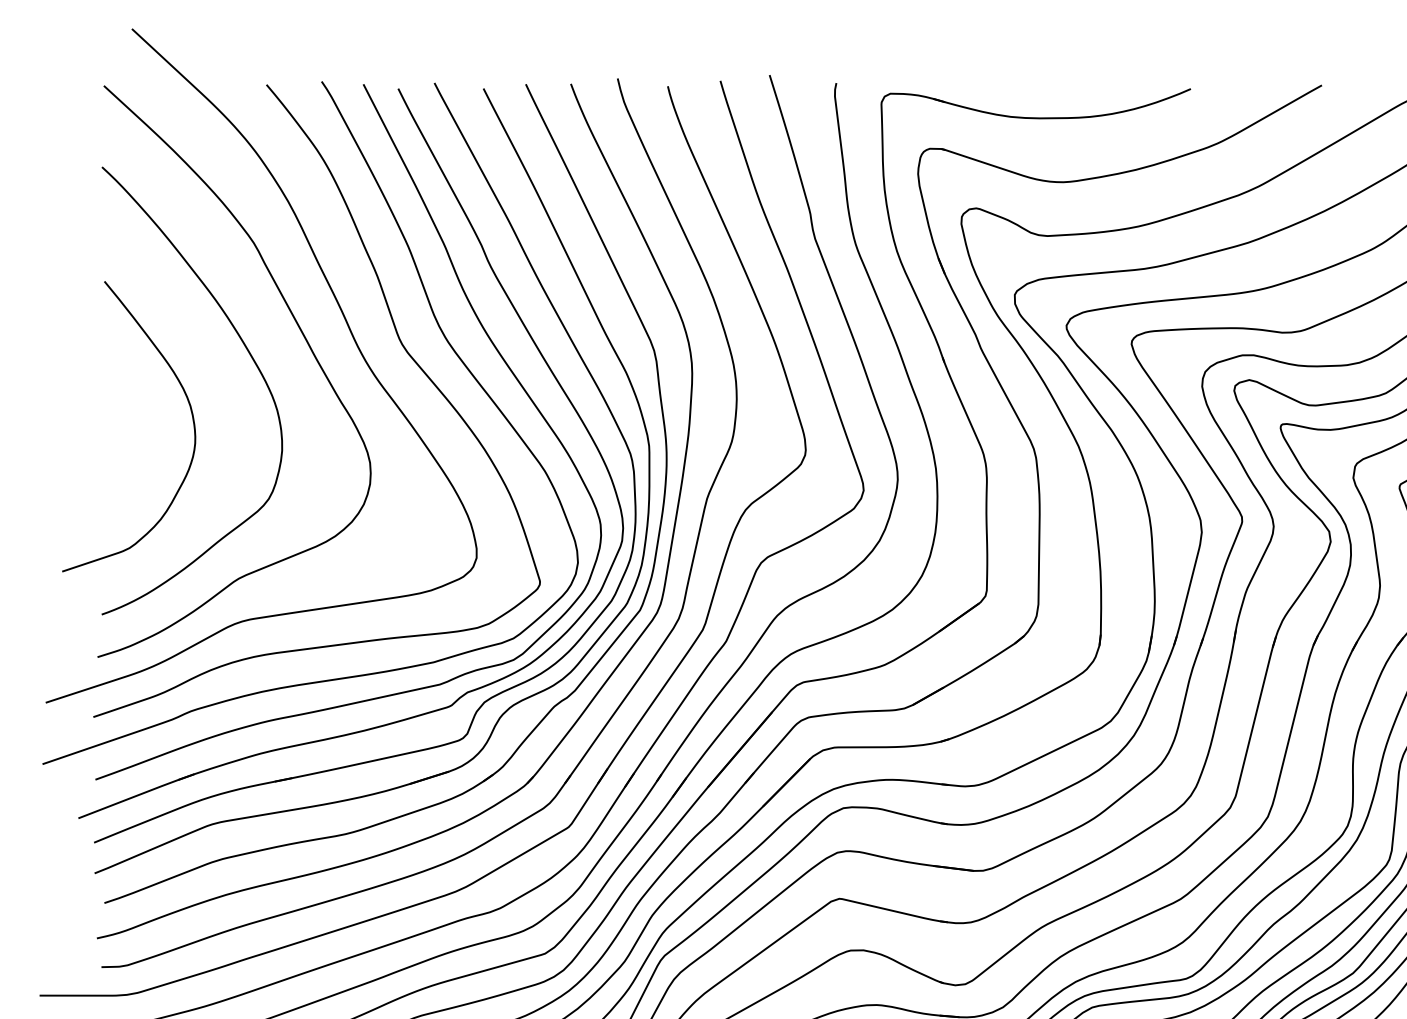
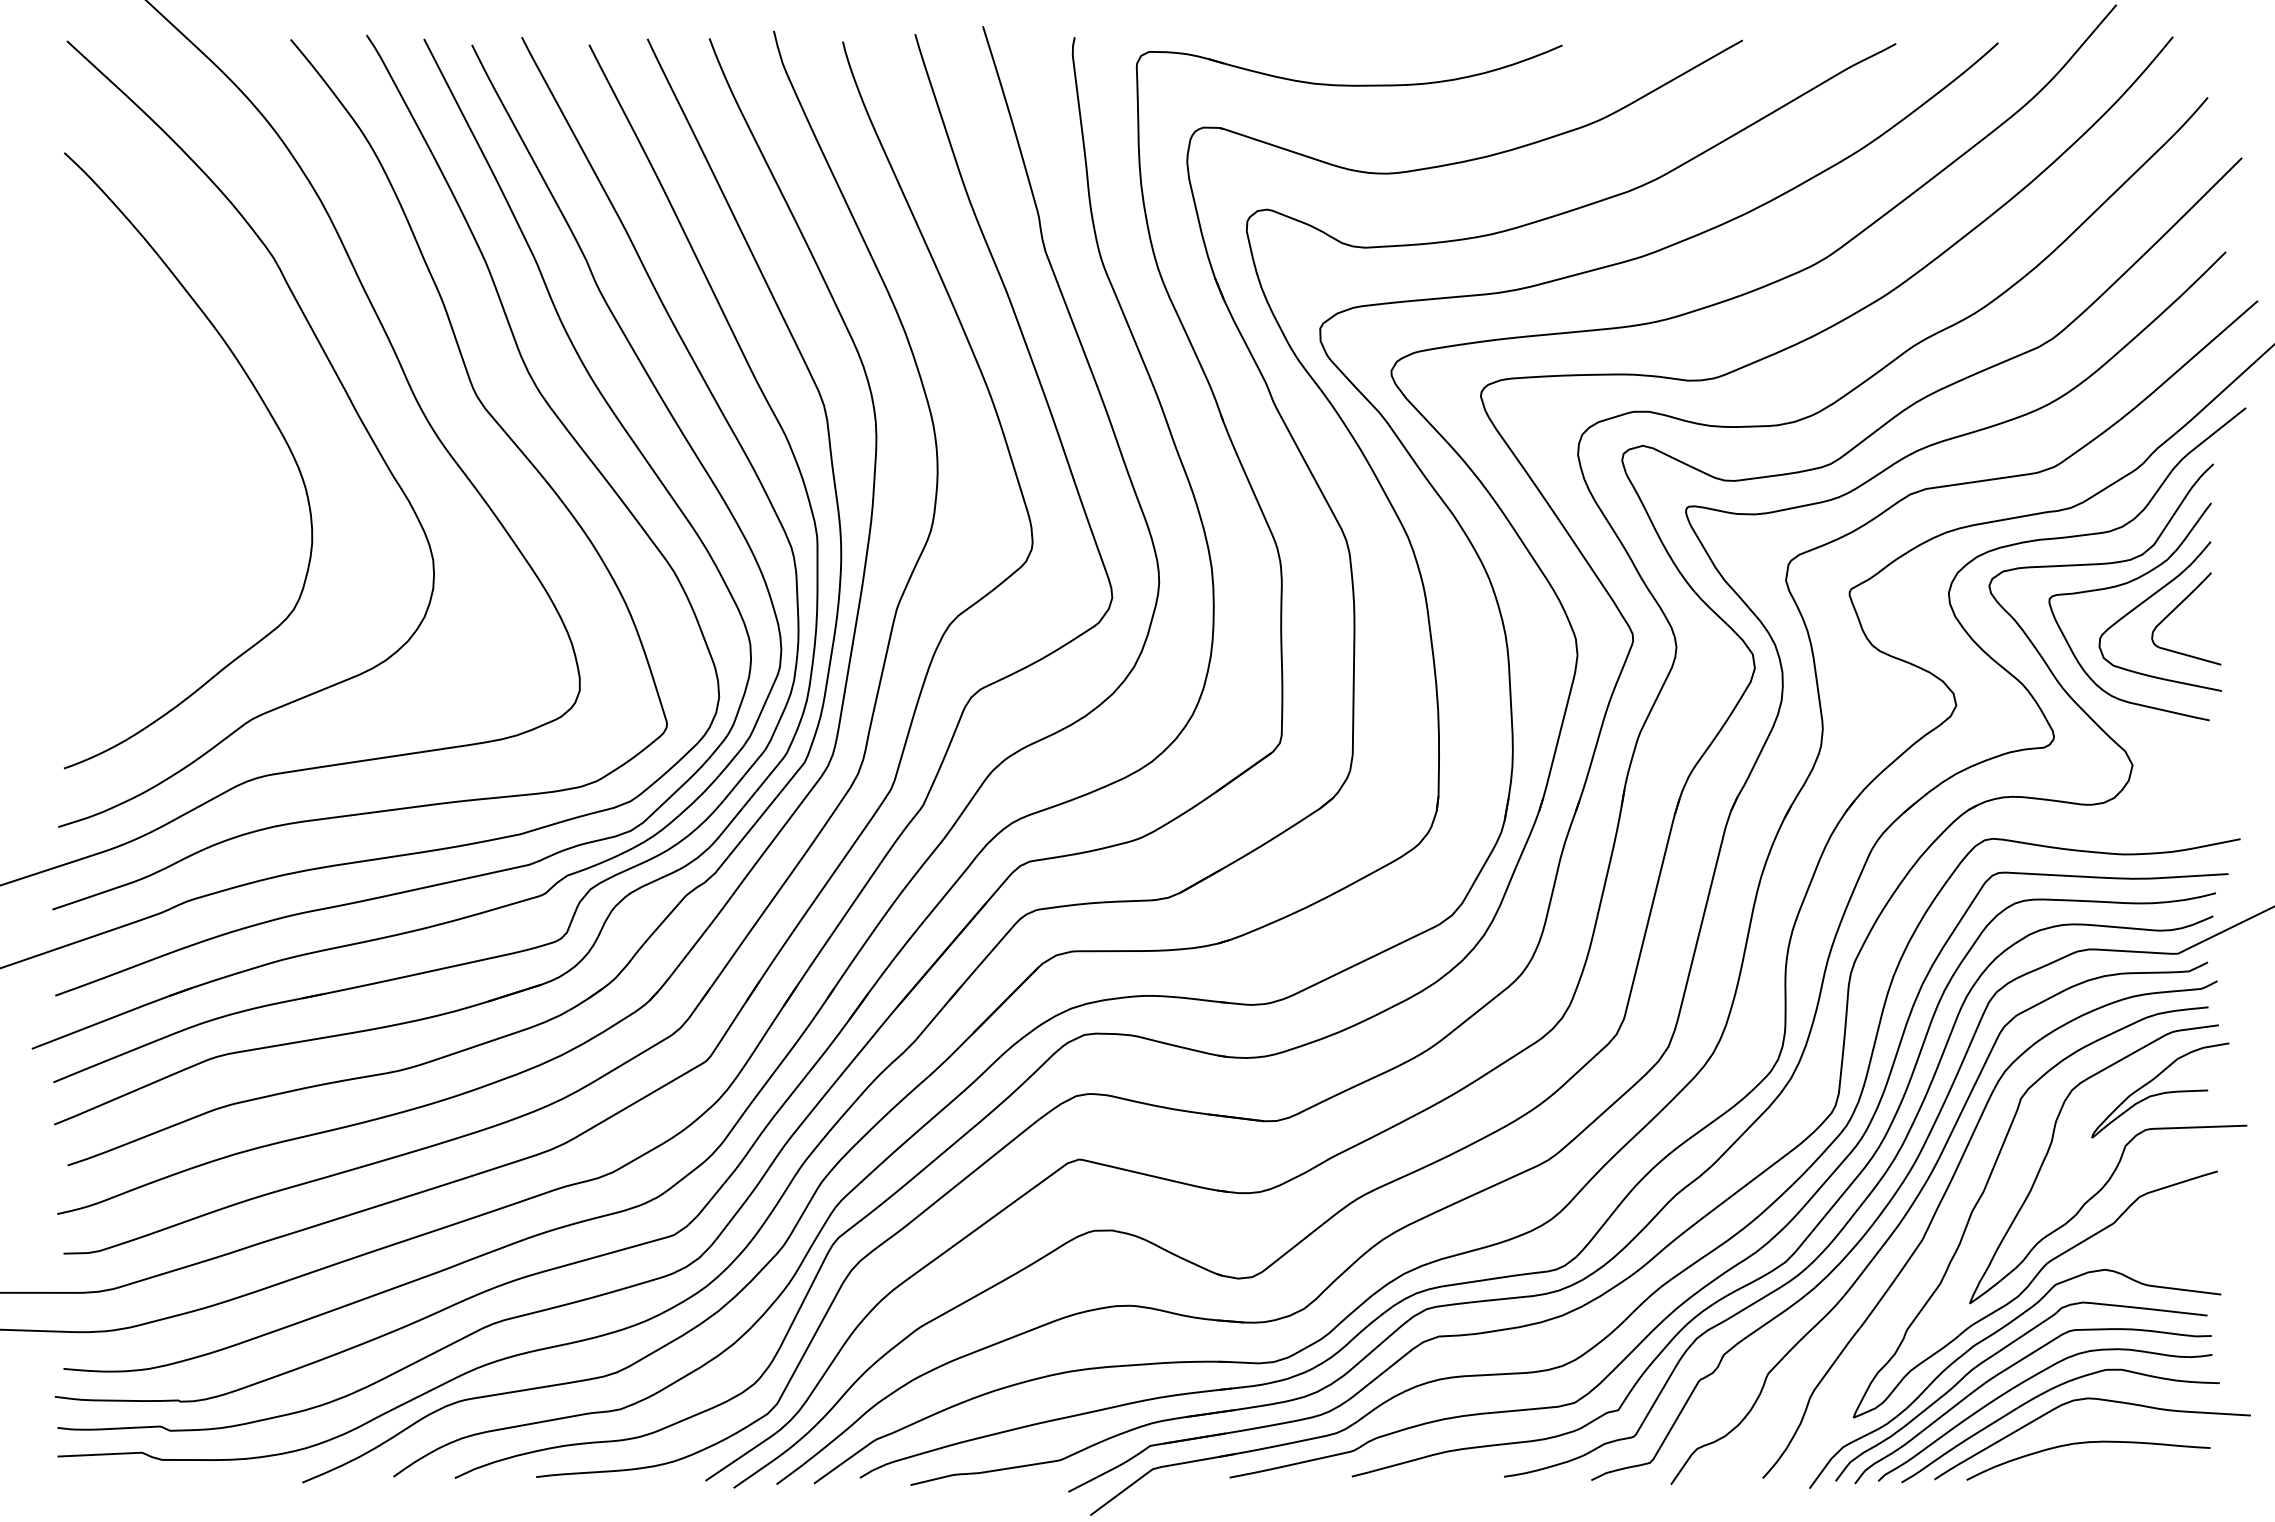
curve: (190, 411) -> (186, 488), removed

